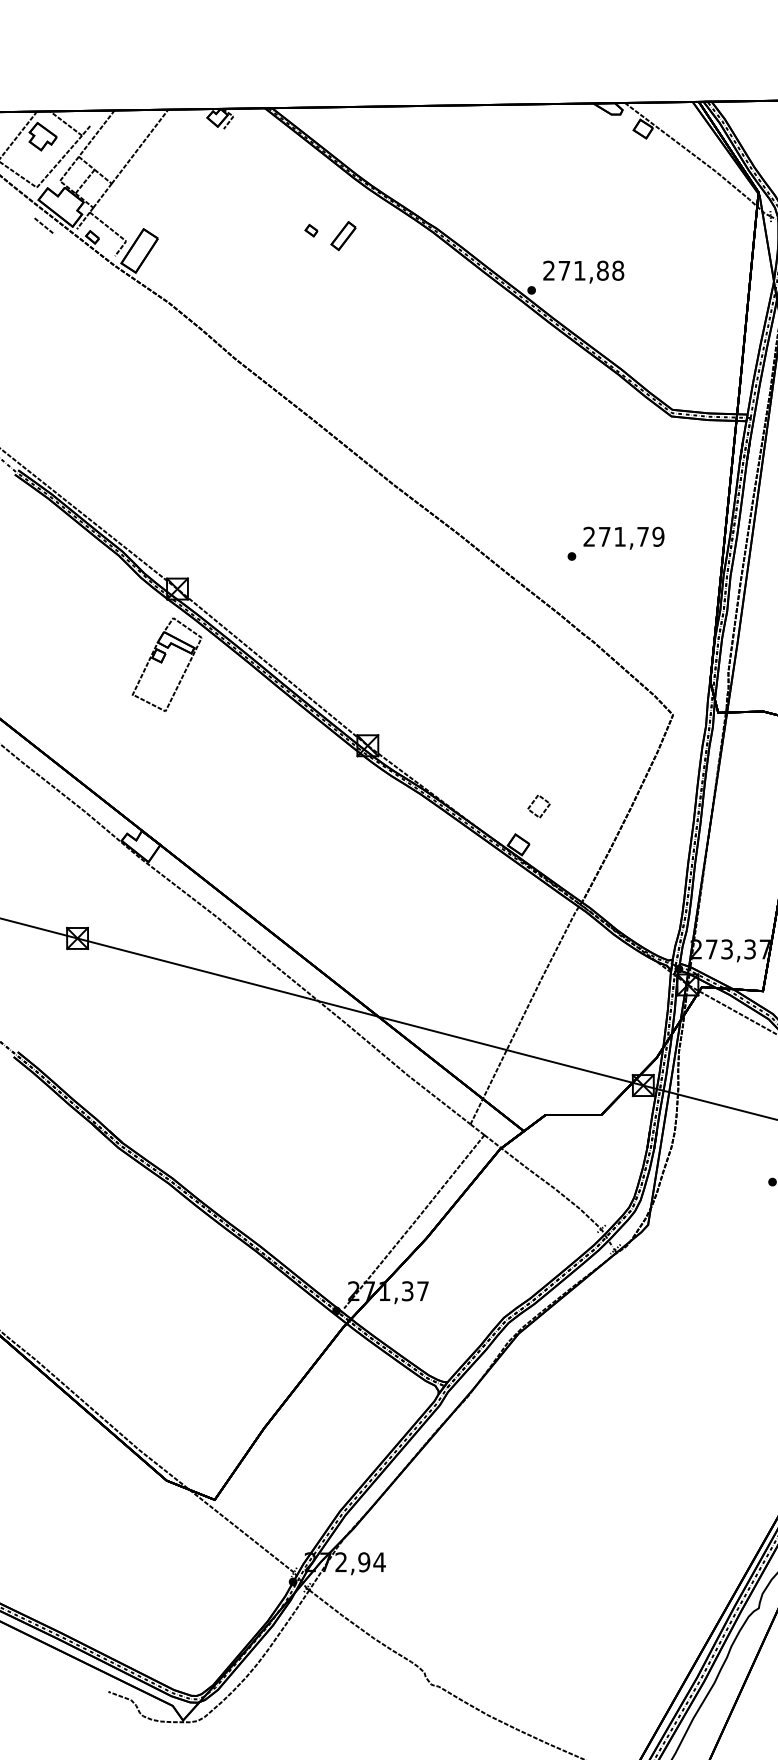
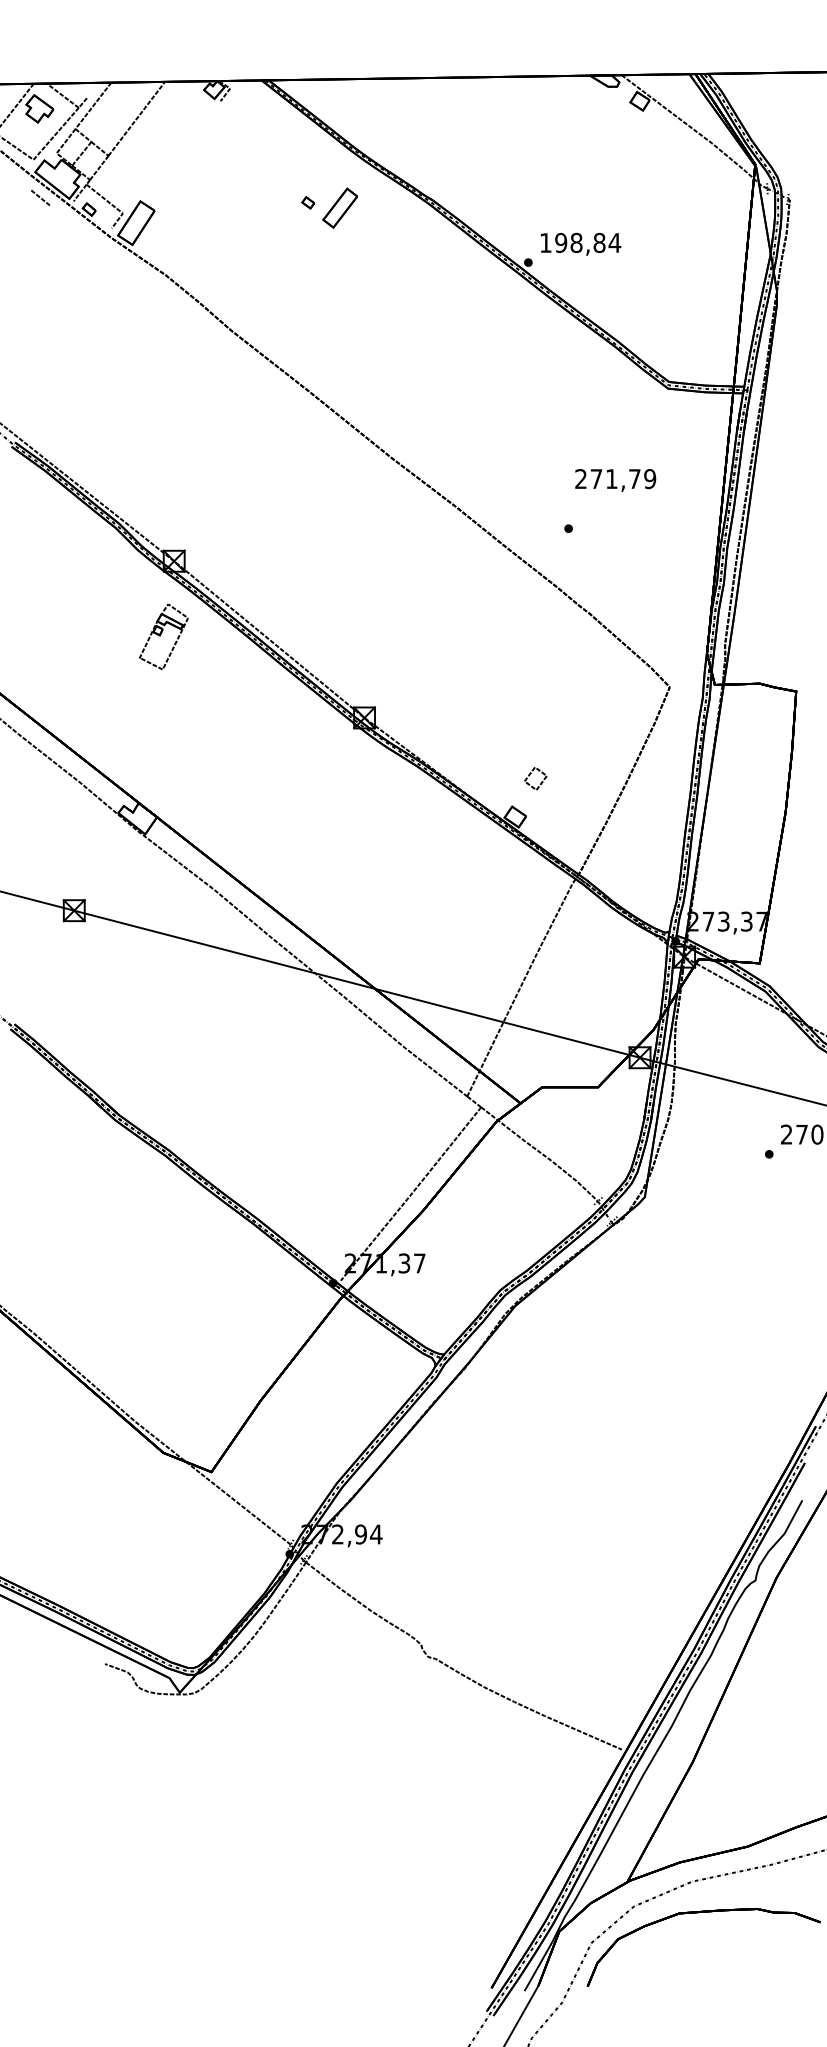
part: (343, 236) -> (340, 208), size x1.4
text: (583, 270) -> (580, 242), 271,88 -> 198,84
text: (623, 538) -> (615, 480), moved
part: (166, 664) -> (163, 636), size x0.7

